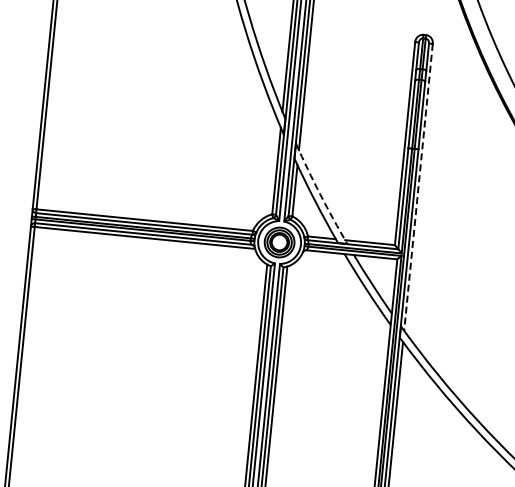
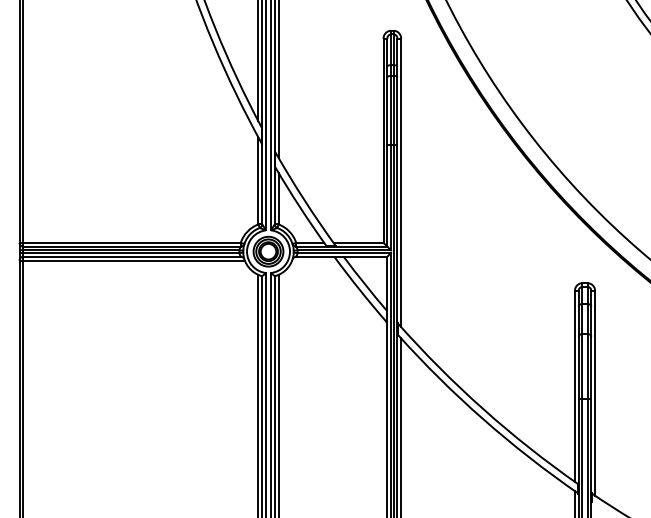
line: (418, 187) -> (401, 183), dashed -> solid
arc: (320, 194) -> (304, 199), dashed -> solid

